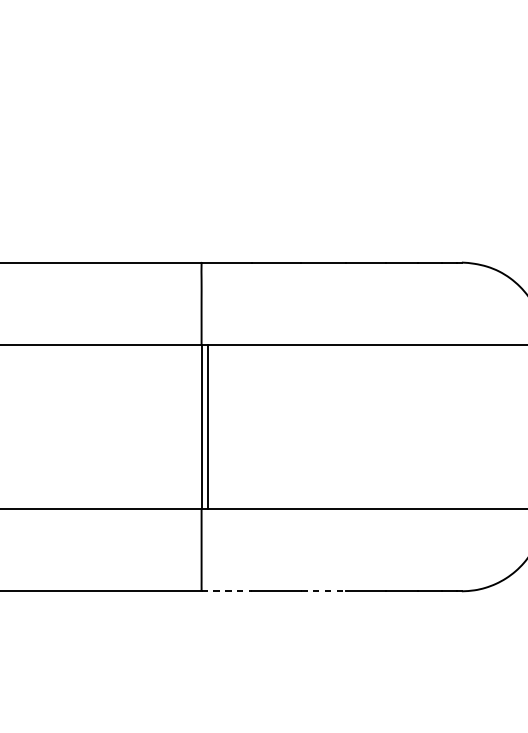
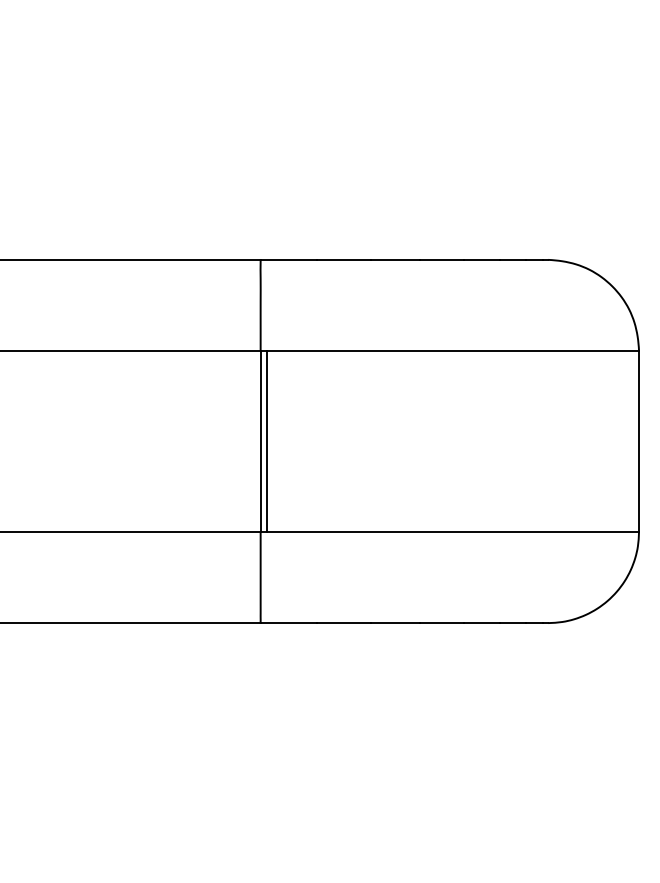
line: (227, 591) -> (289, 623), dashed -> solid
line: (323, 591) -> (395, 623), dashed -> solid

